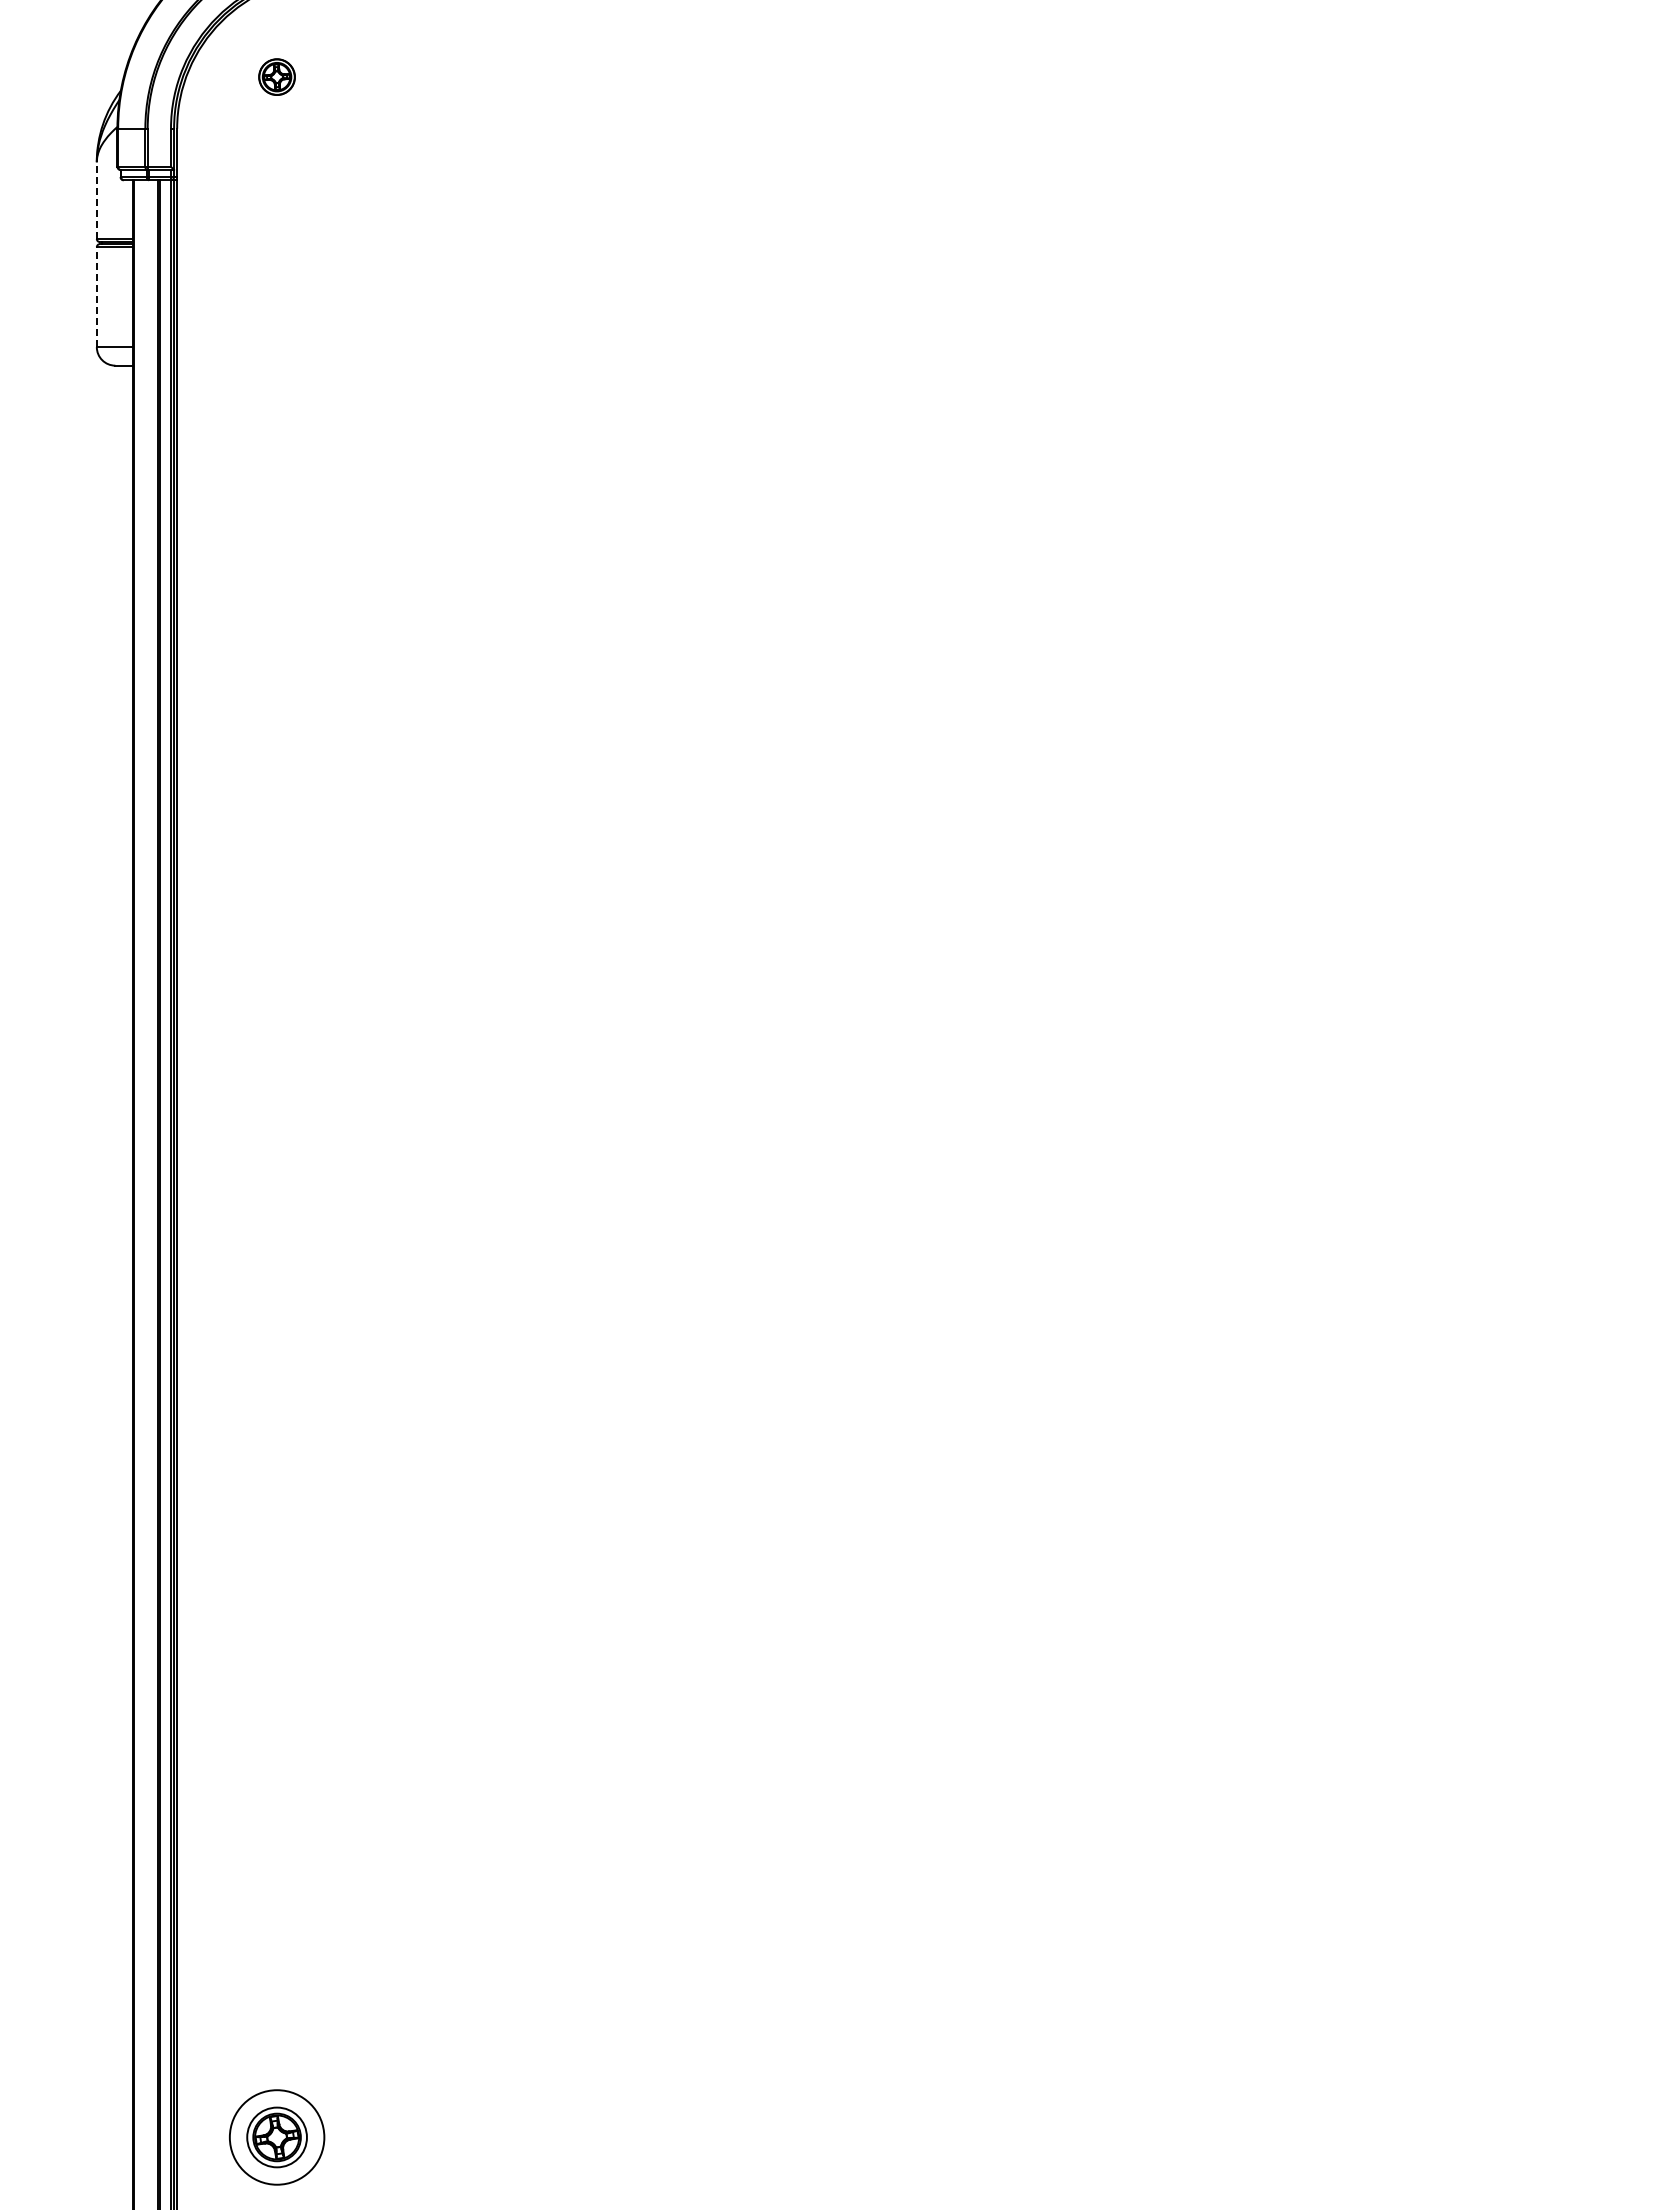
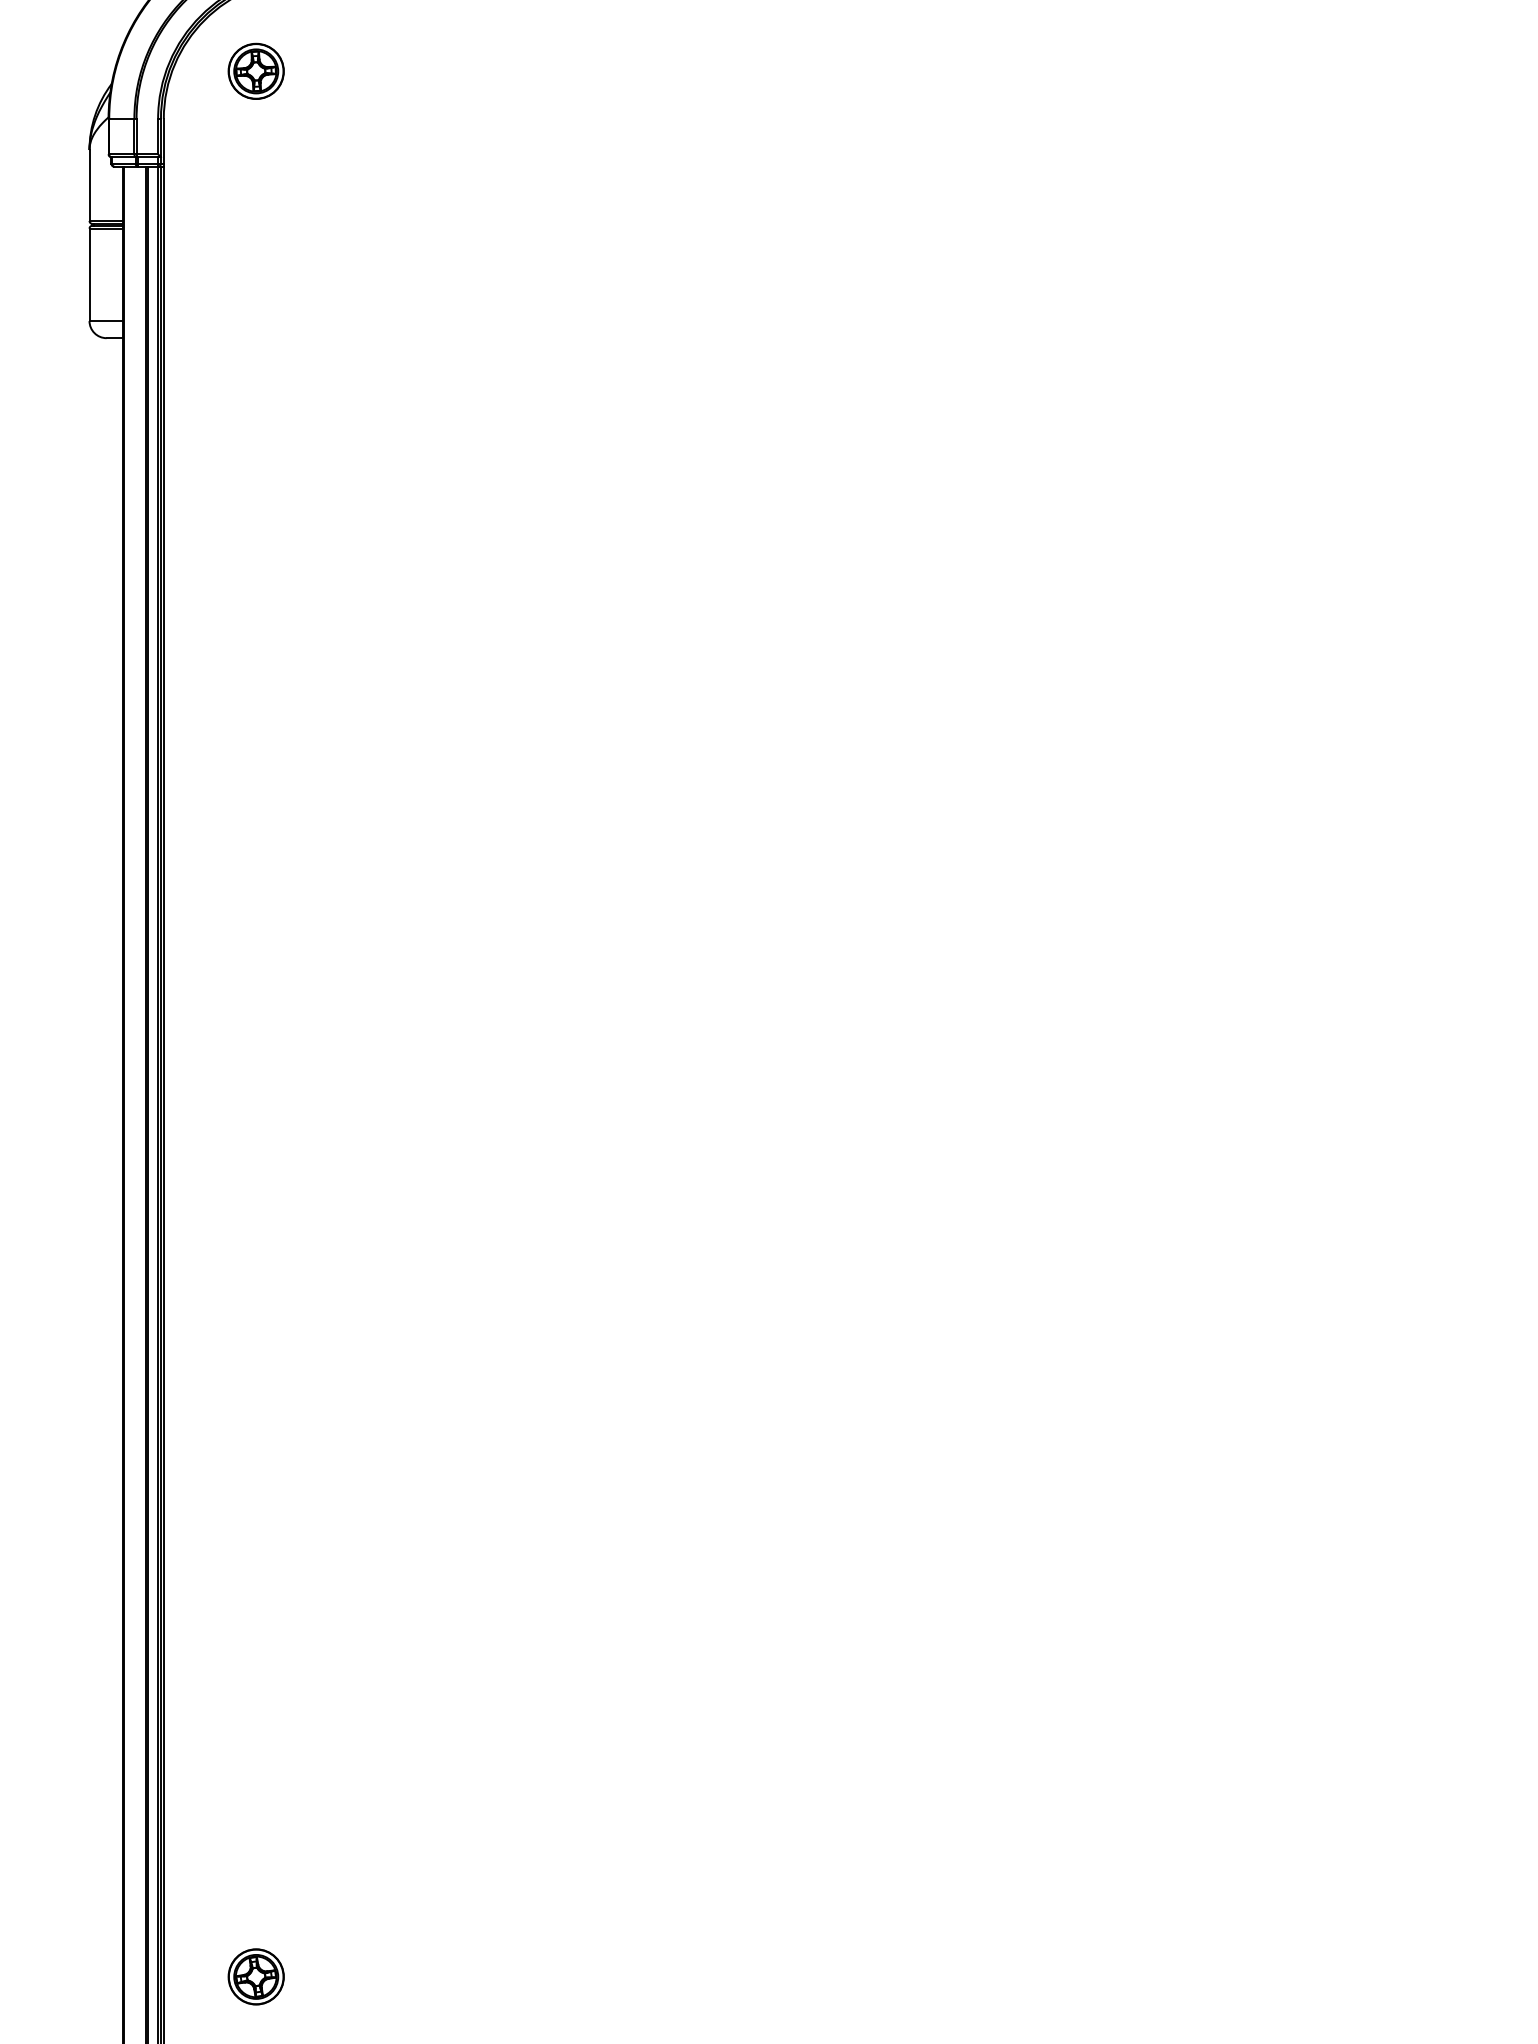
part: (276, 76) -> (255, 70), size x1.67
line: (96, 200) -> (89, 185), dashed -> solid
line: (96, 297) -> (89, 275), dashed -> solid
circle: (276, 2137) -> (255, 1976), size x0.62

